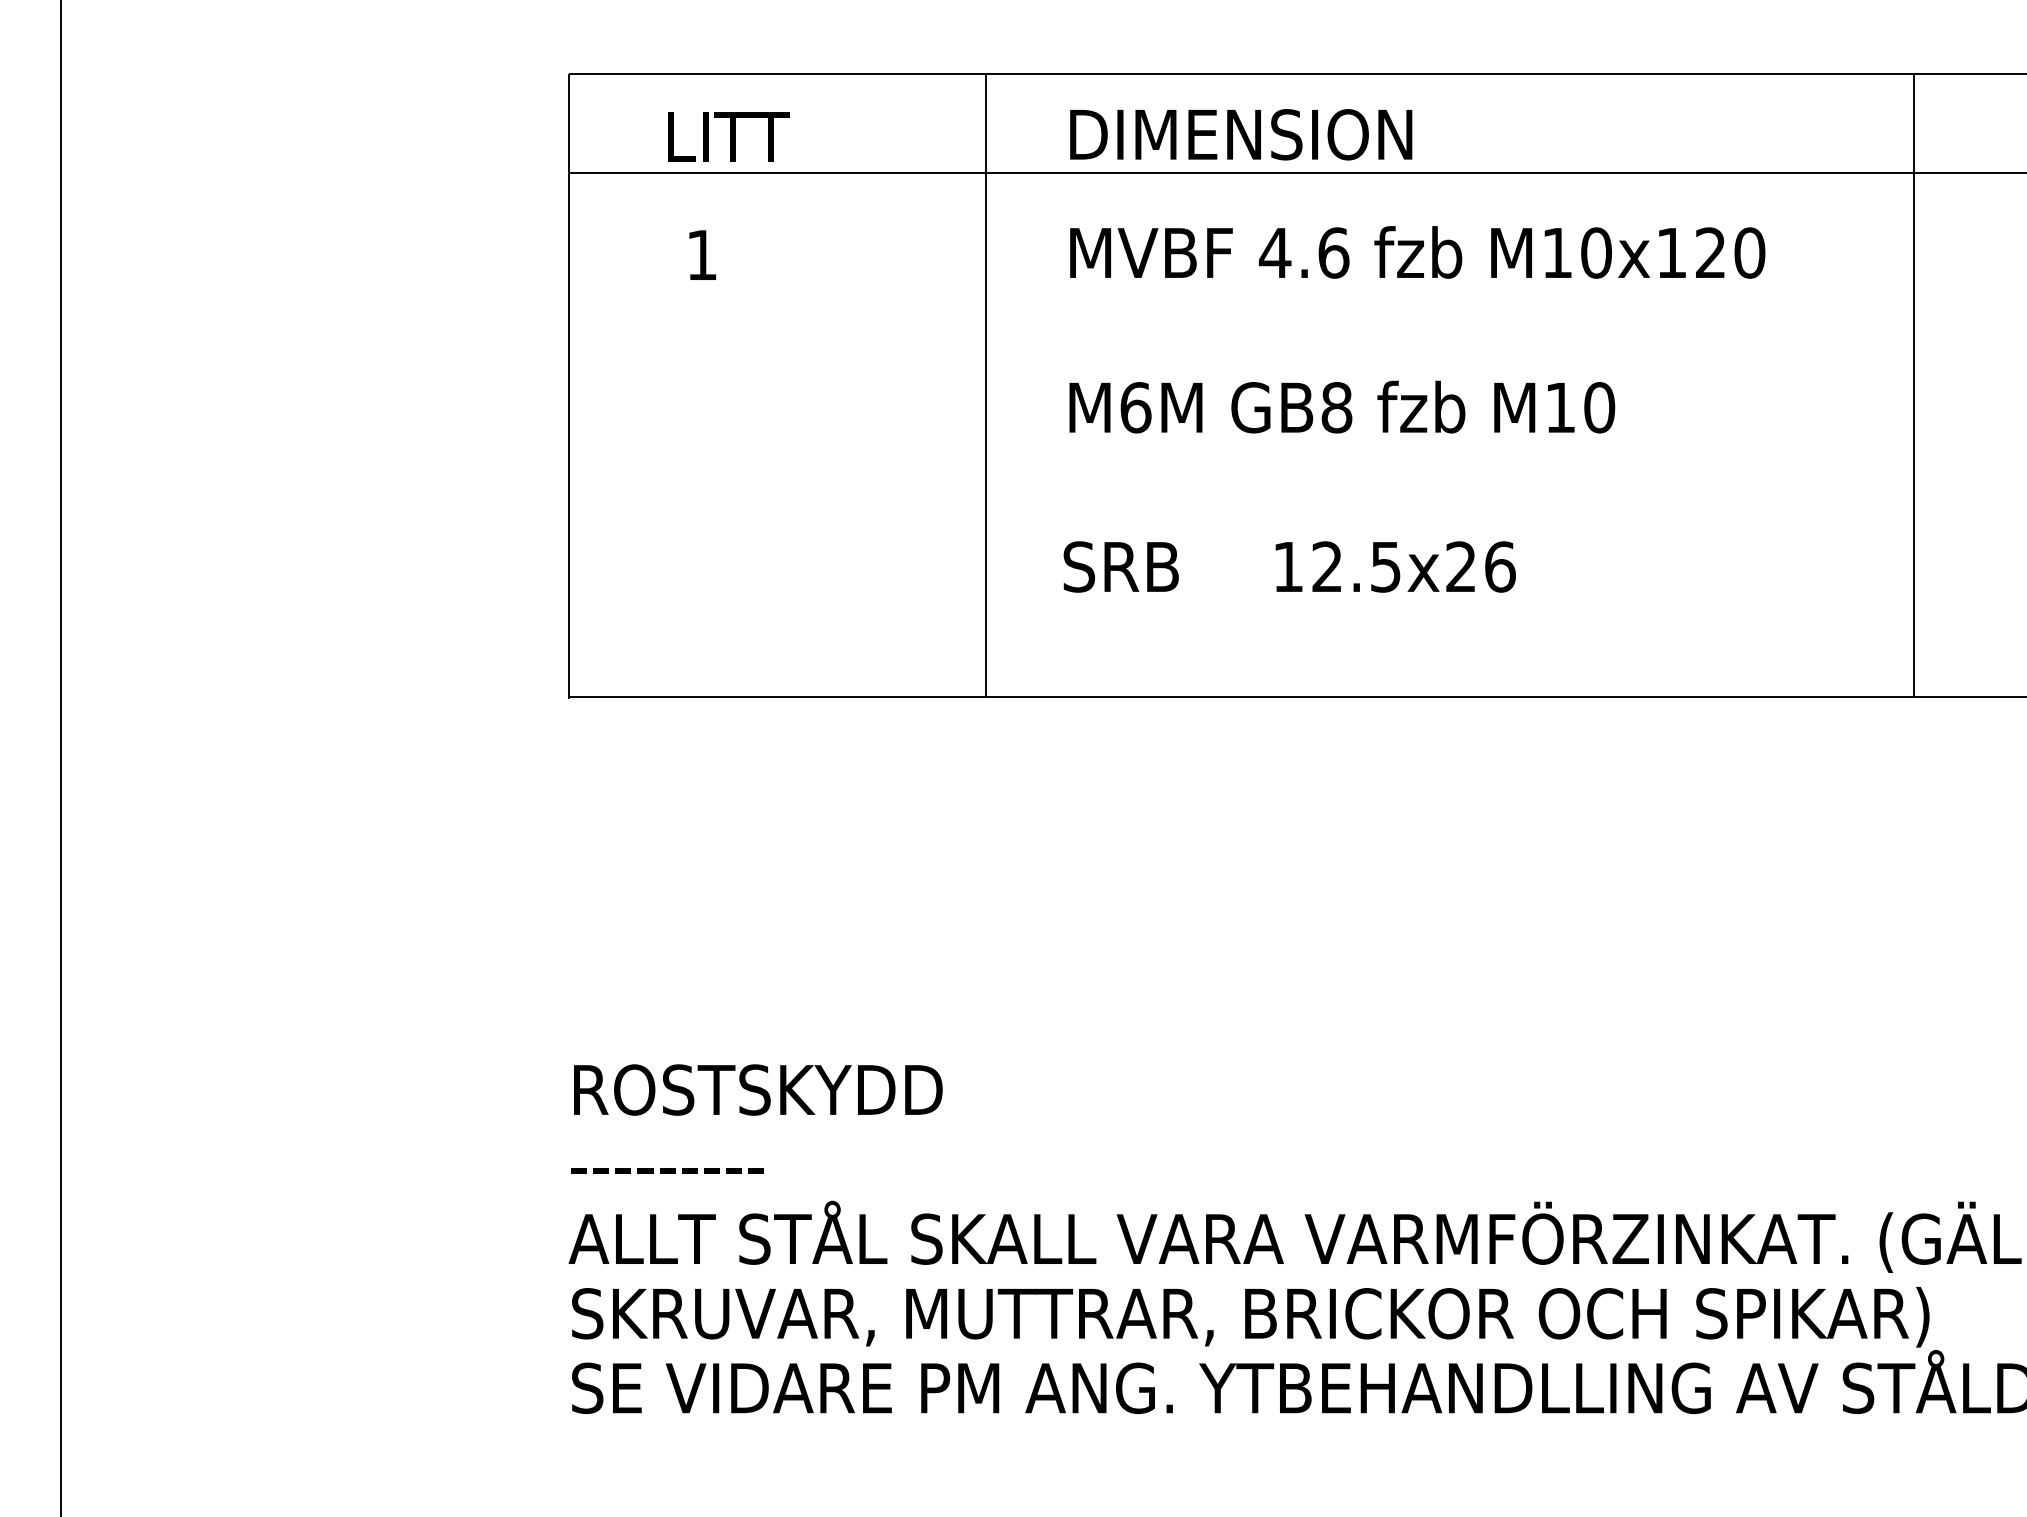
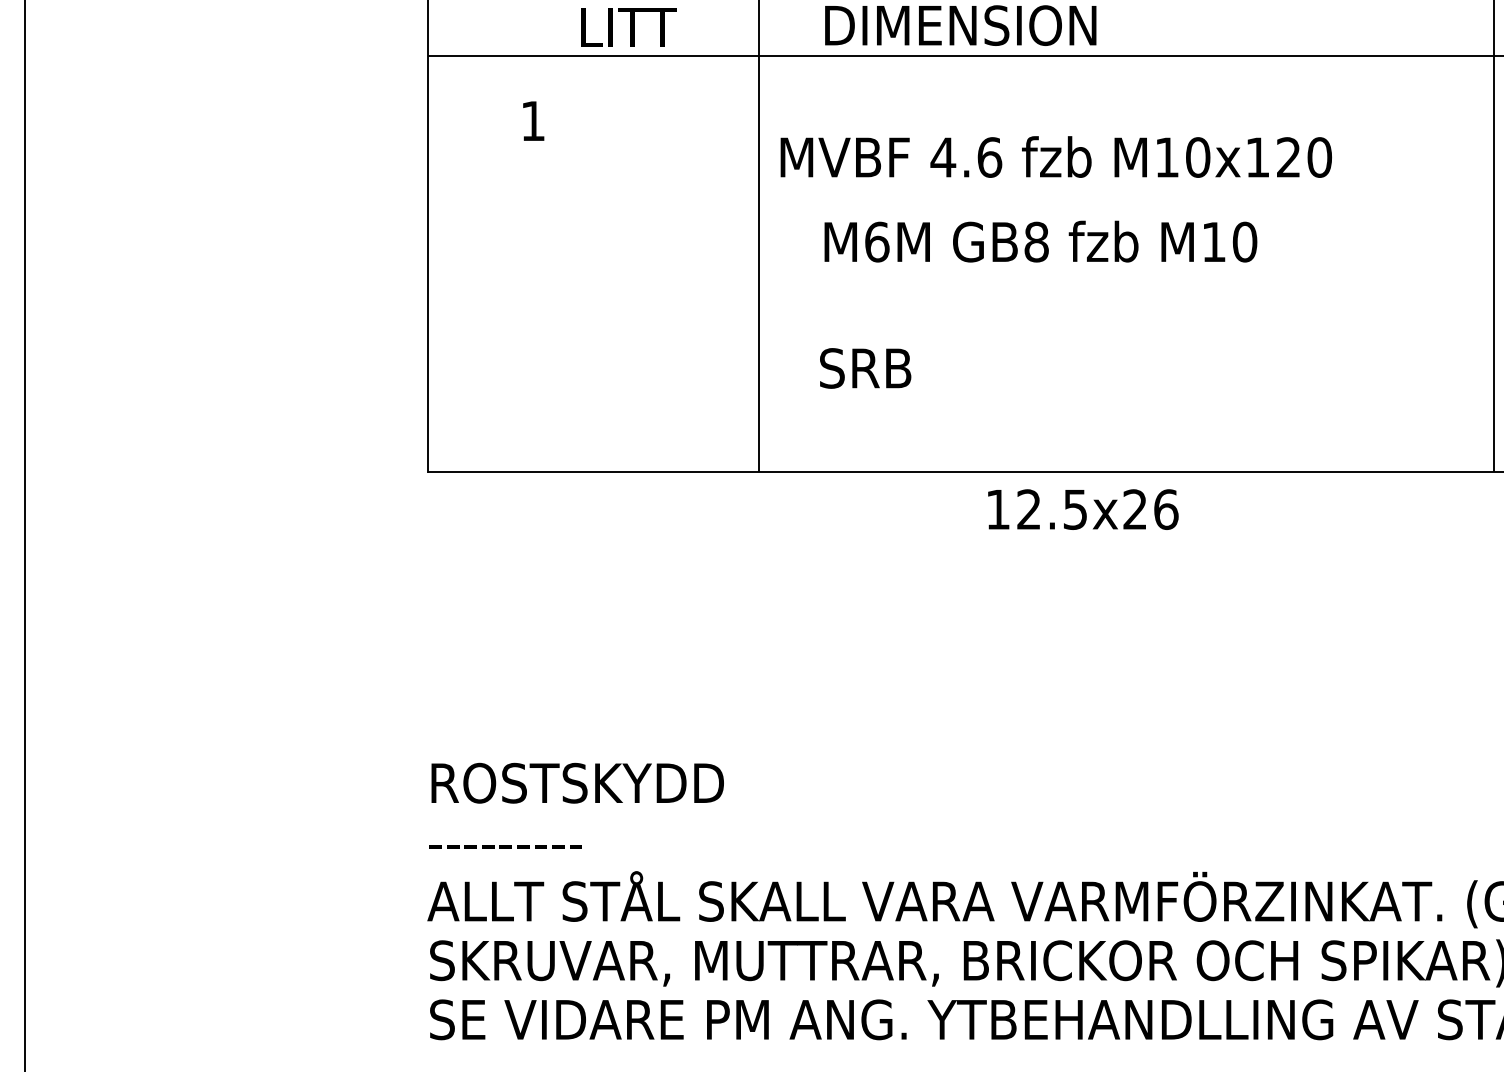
text: (728, 136) -> (628, 27), moved
text: (1417, 252) -> (1056, 157), moved
text: (1395, 566) -> (1083, 509), moved

